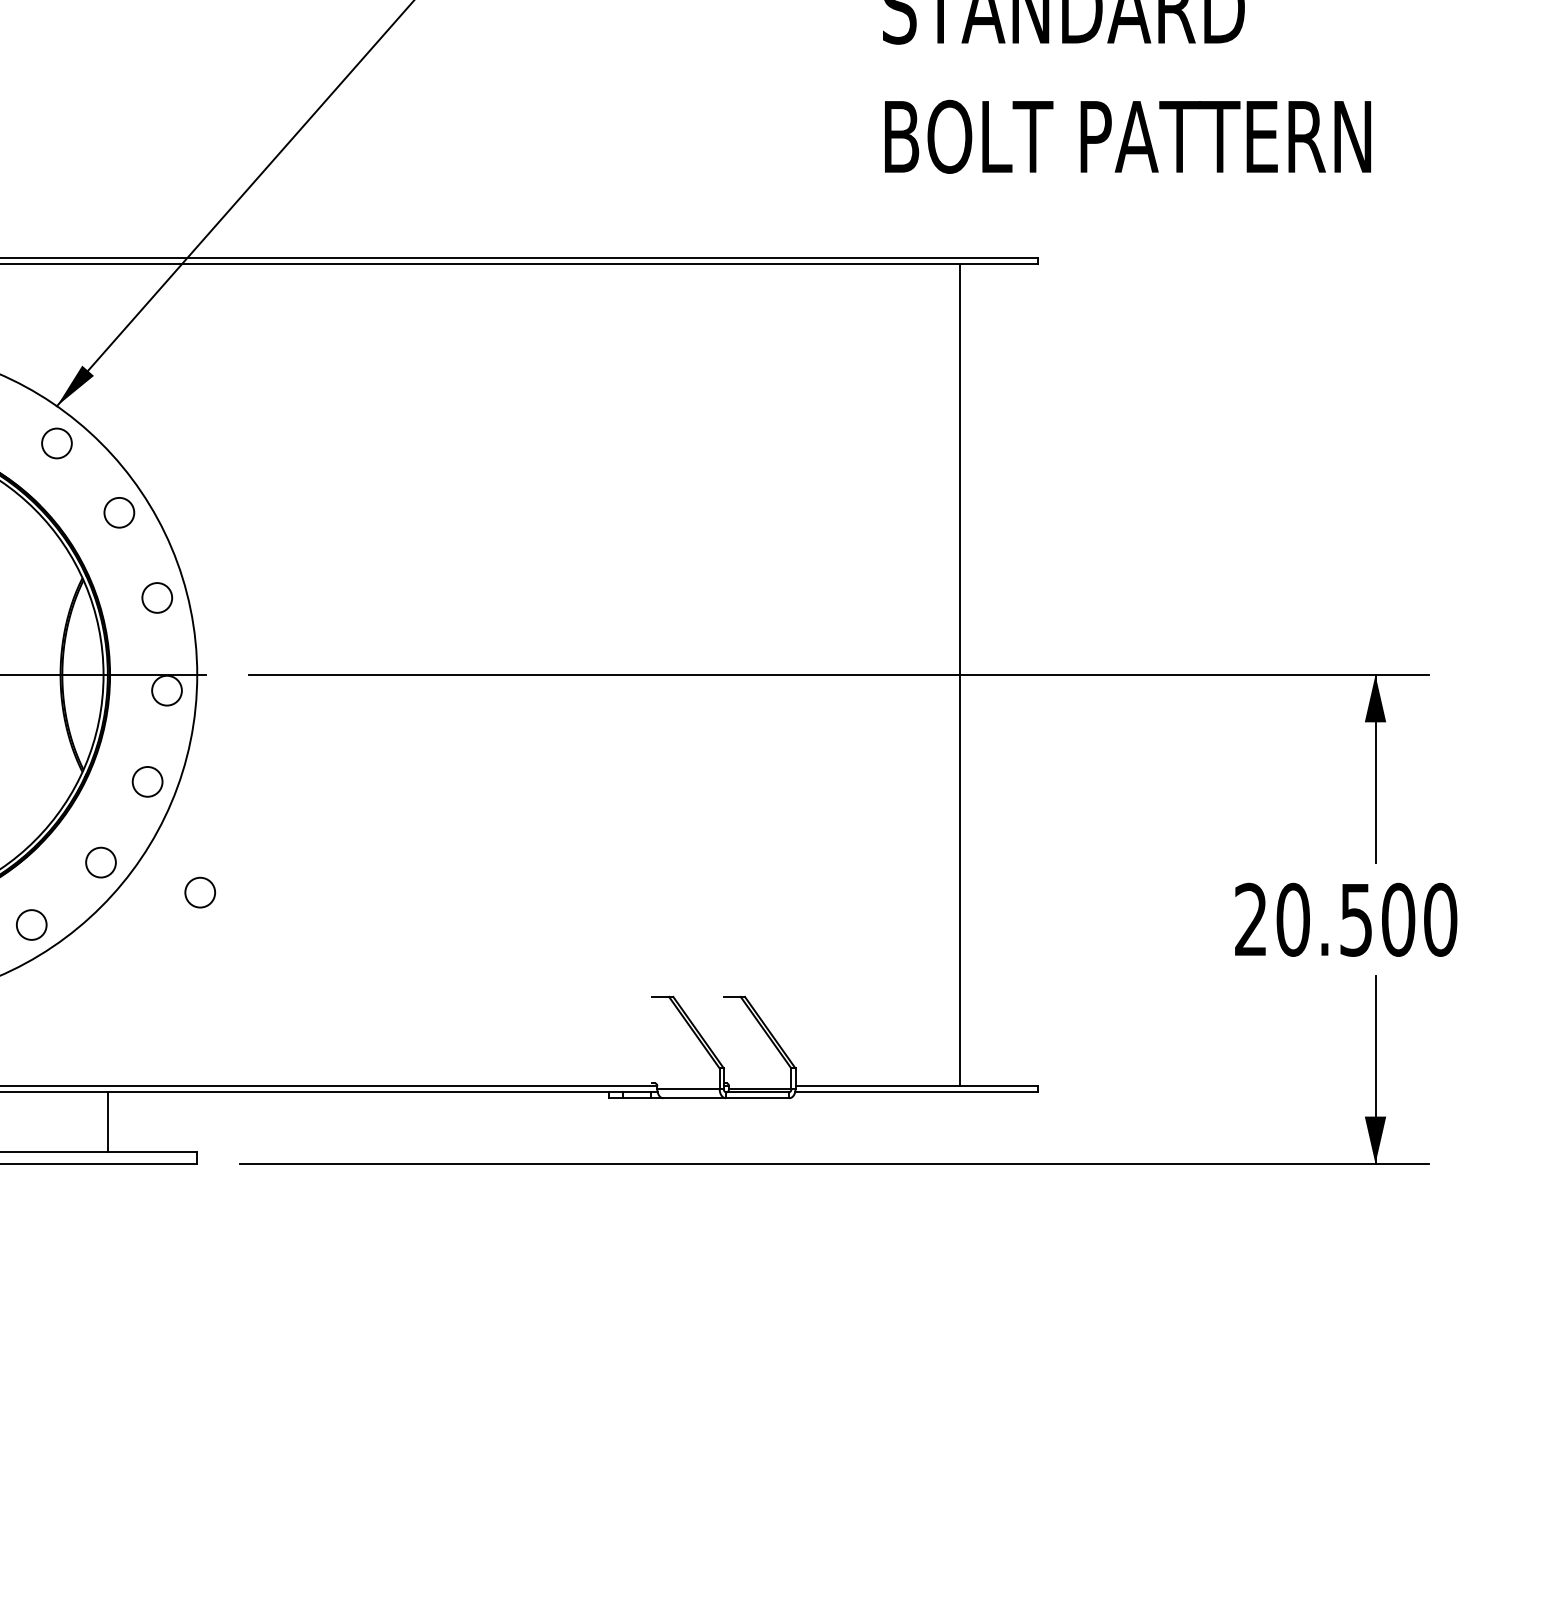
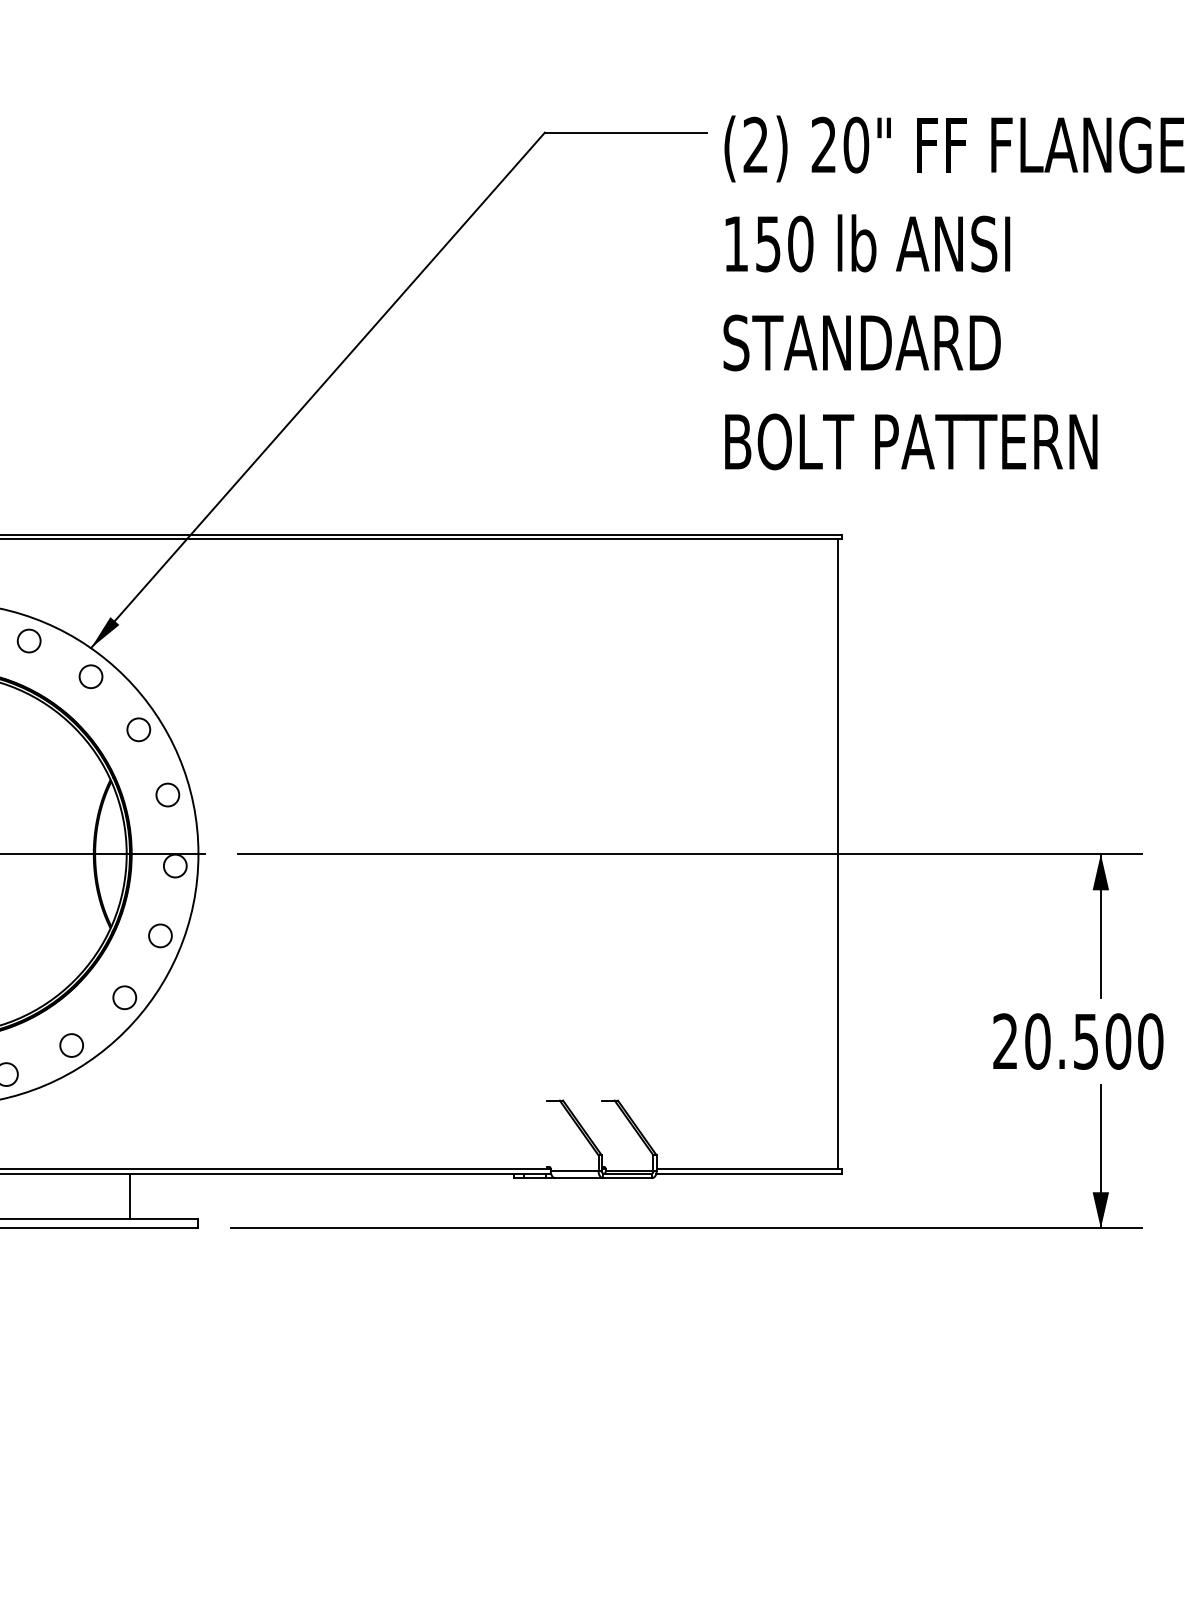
line: (959, 675) -> (837, 854), moved
circle: (199, 892) -> (200, 1020), removed

